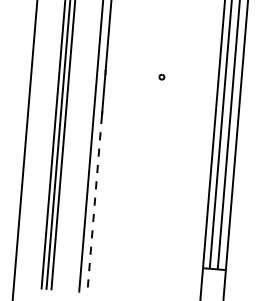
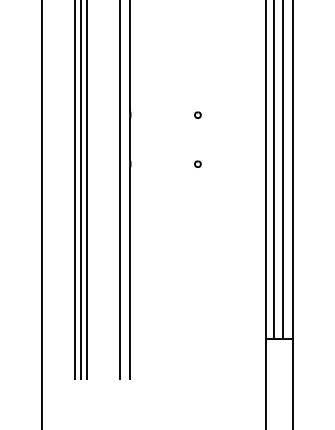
part: (158, 117) -> (197, 163), added
line: (94, 205) -> (130, 274), dashed -> solid

